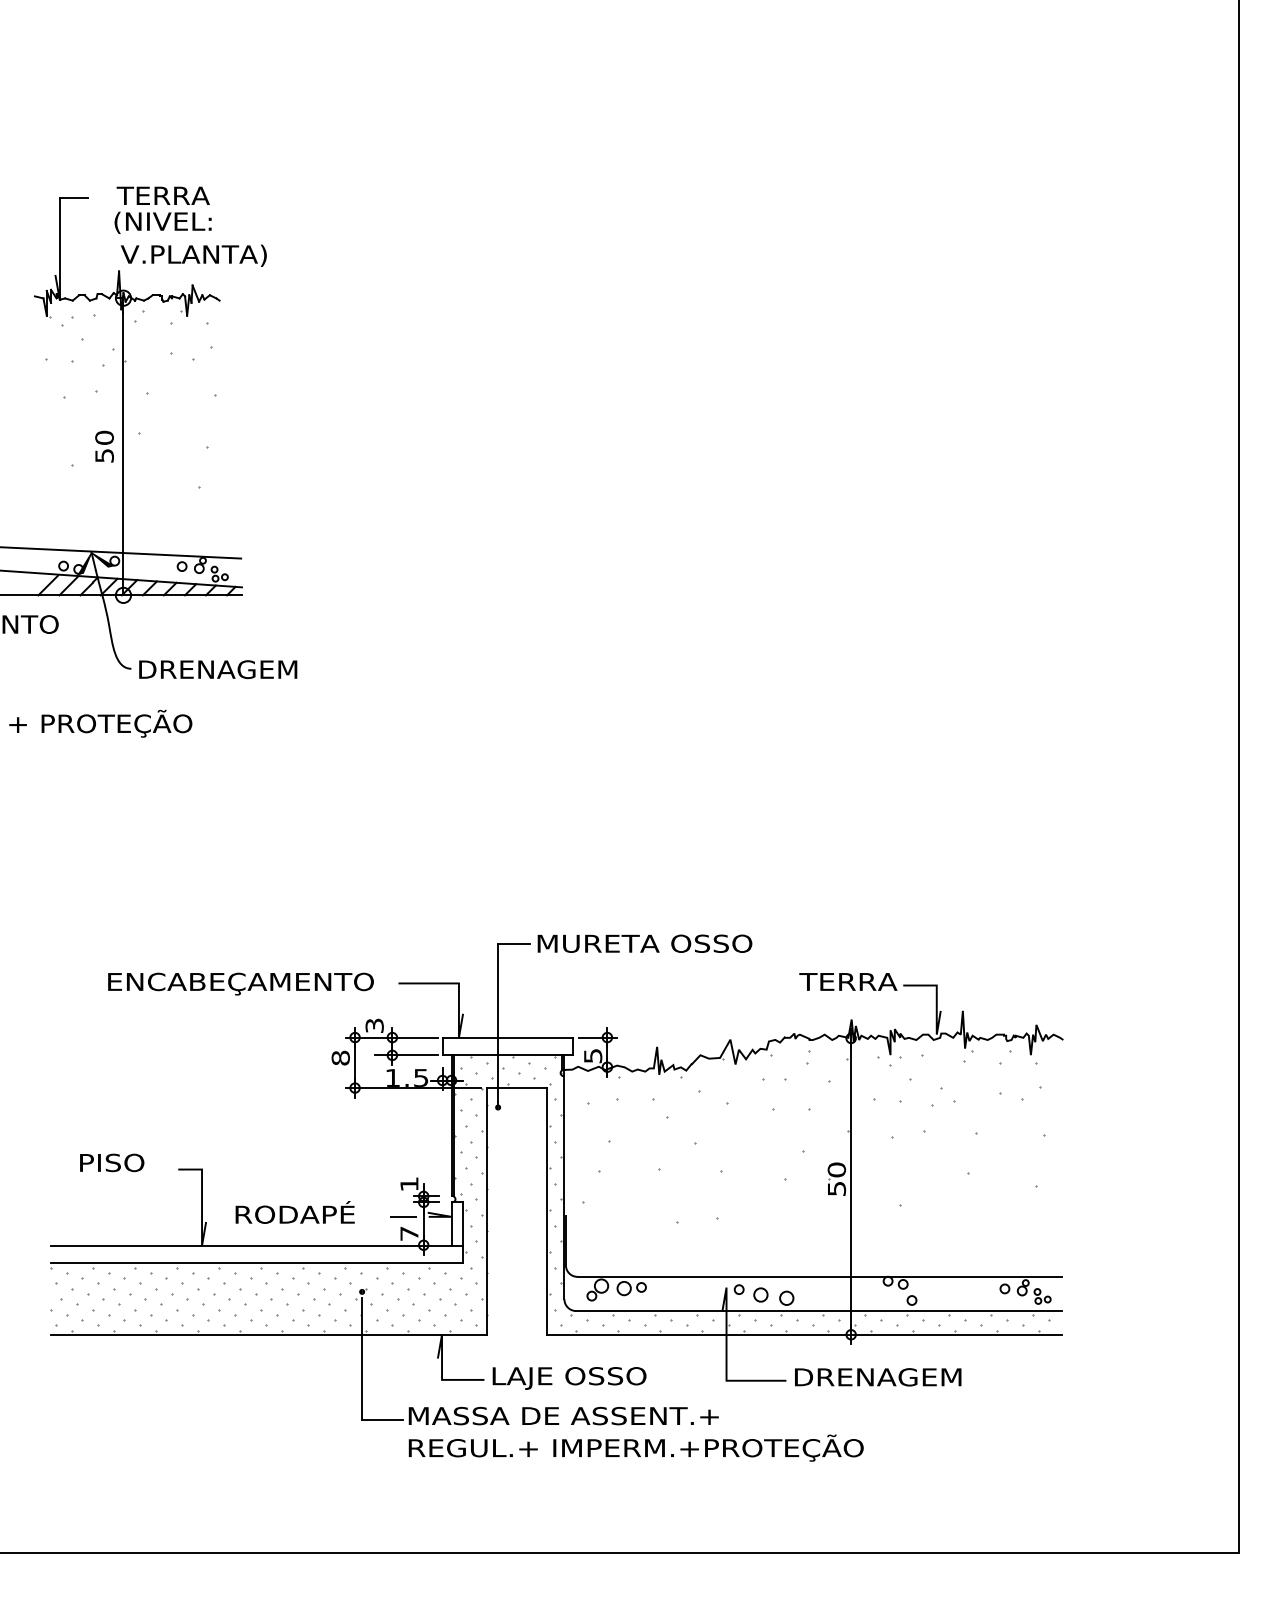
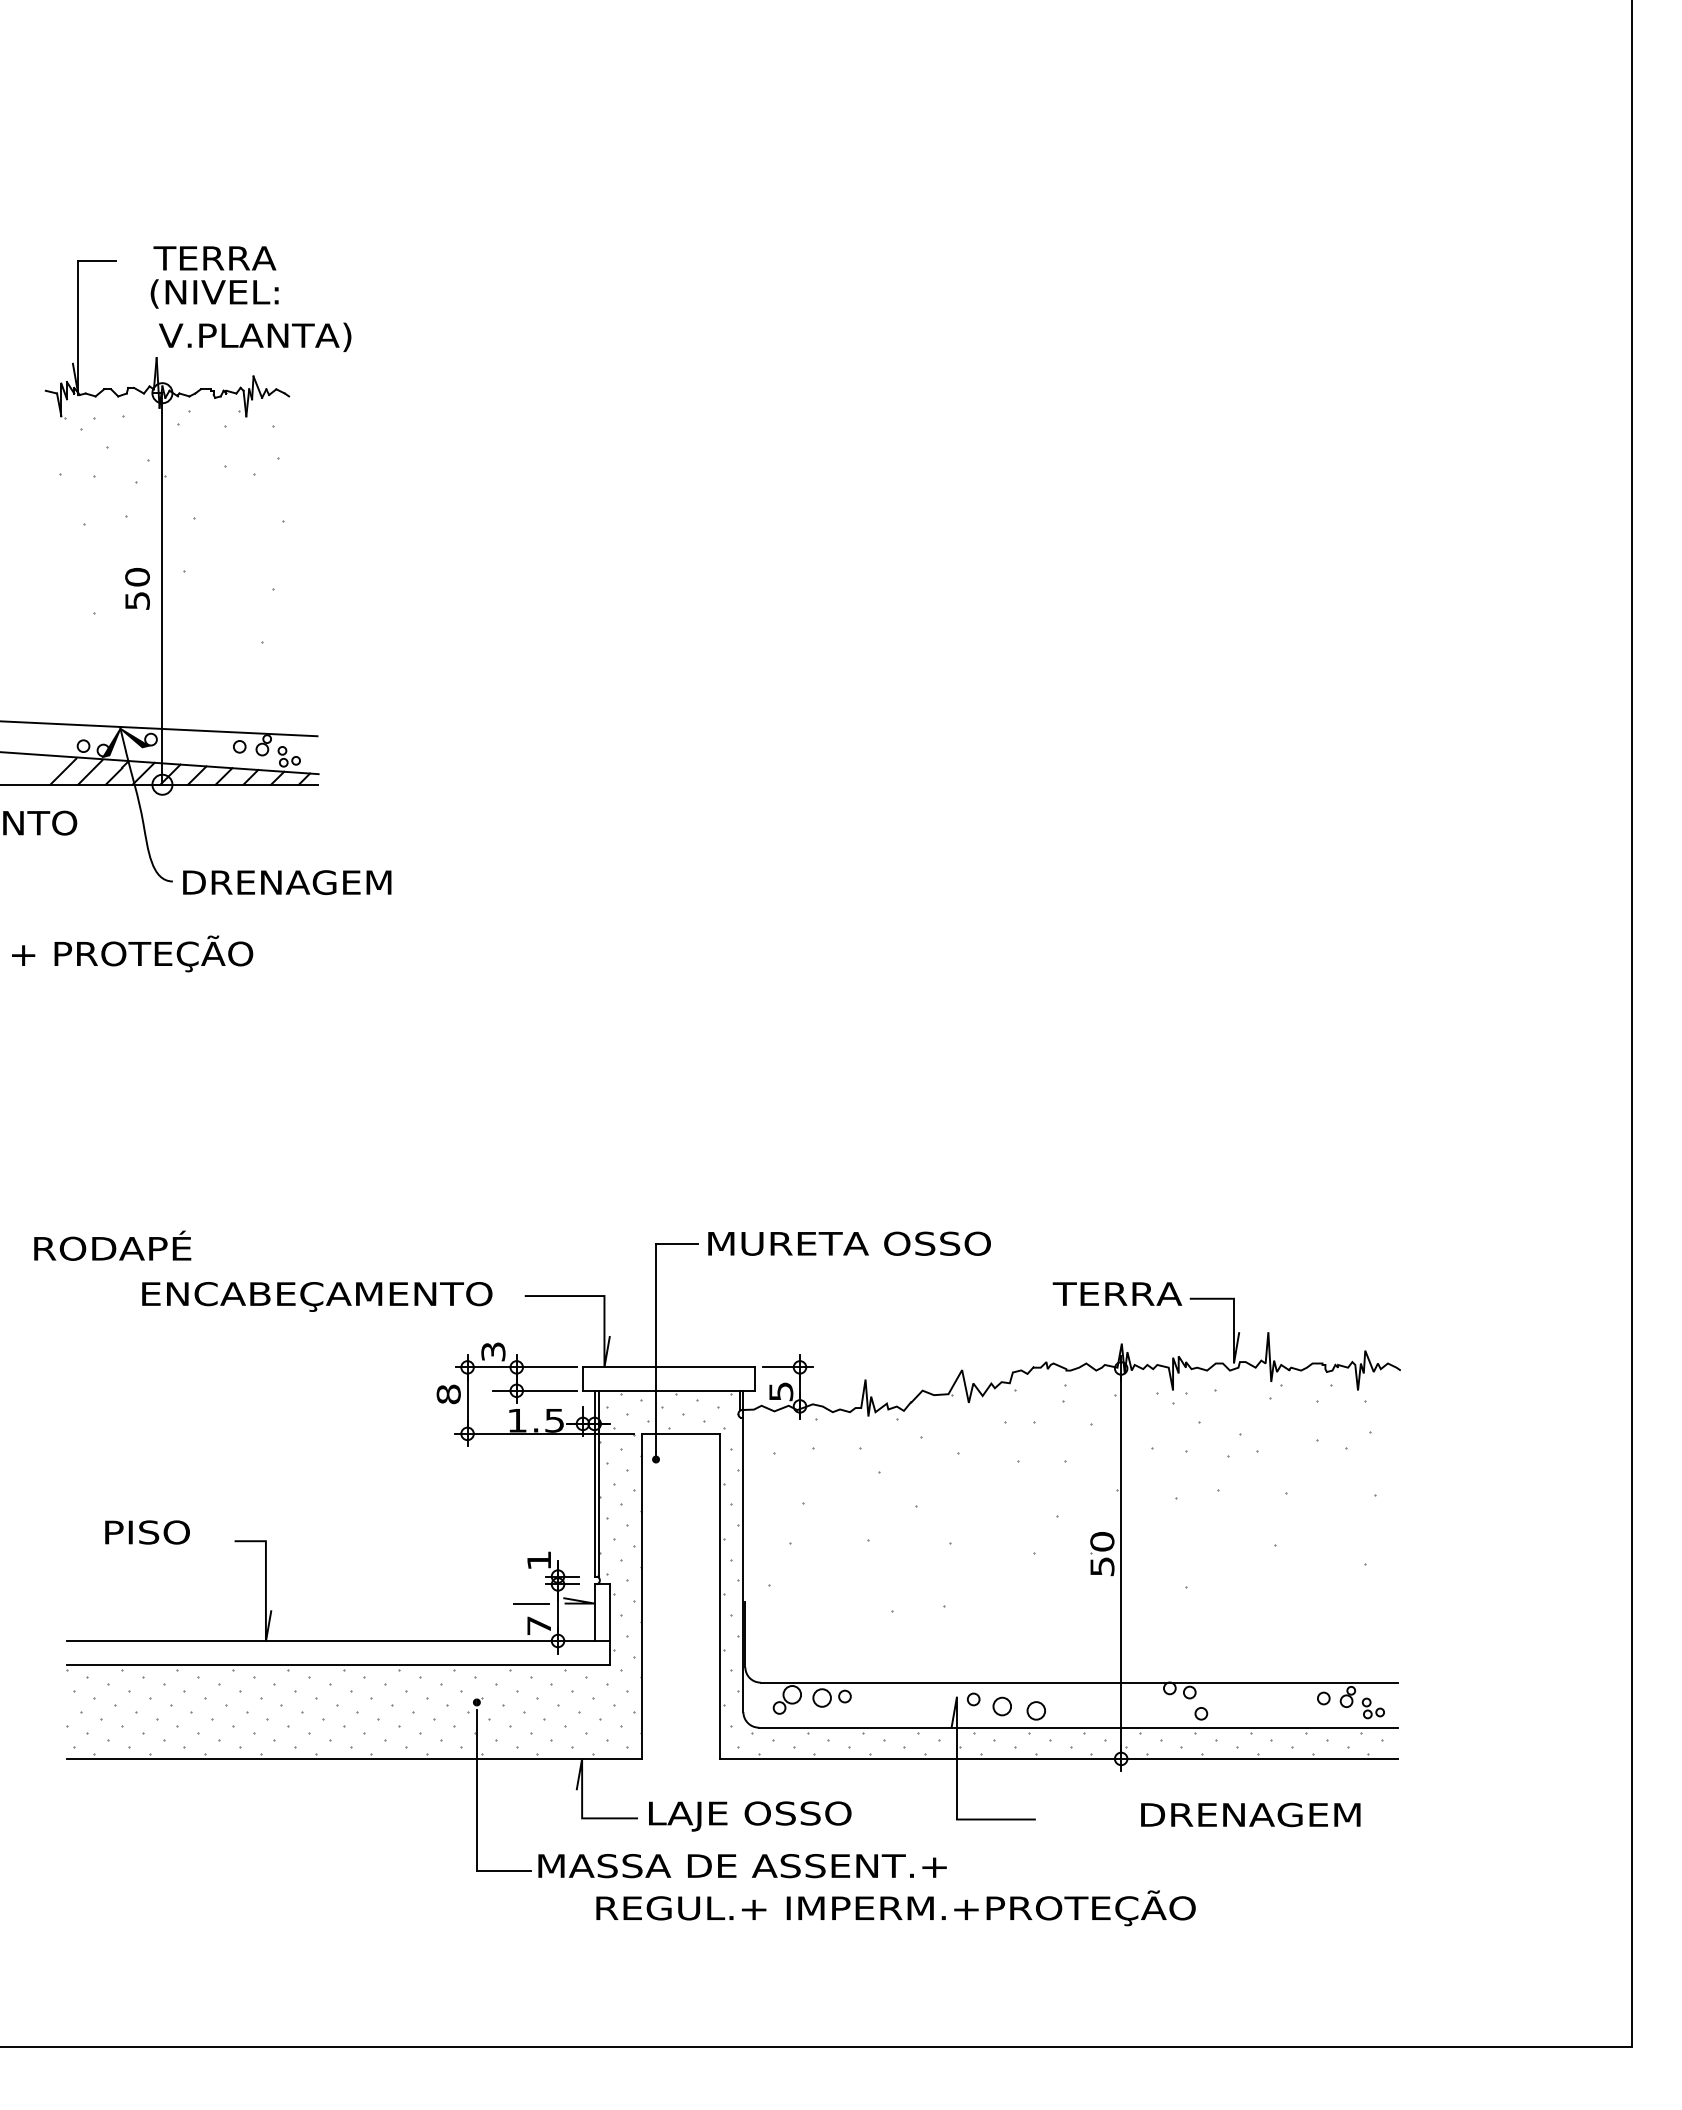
text: (295, 1212) -> (112, 1245), moved
text: (877, 1376) -> (1250, 1814), moved
text: (635, 1448) -> (895, 1908), moved

